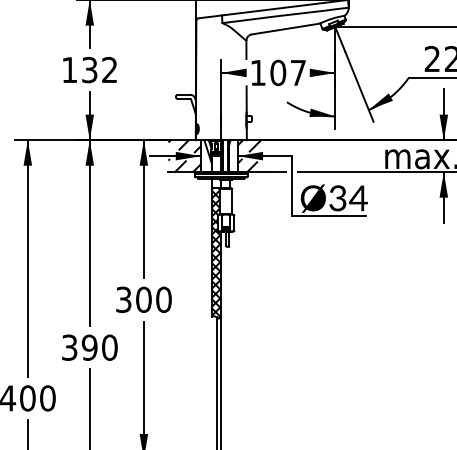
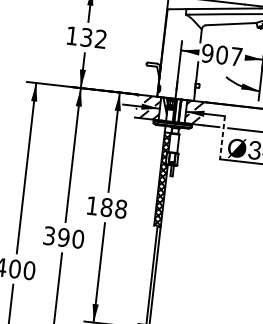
text: (257, 72) -> (207, 53), 107 -> 907
line: (291, 186) -> (222, 138), solid -> dashed
text: (143, 299) -> (106, 207), 300 -> 188

